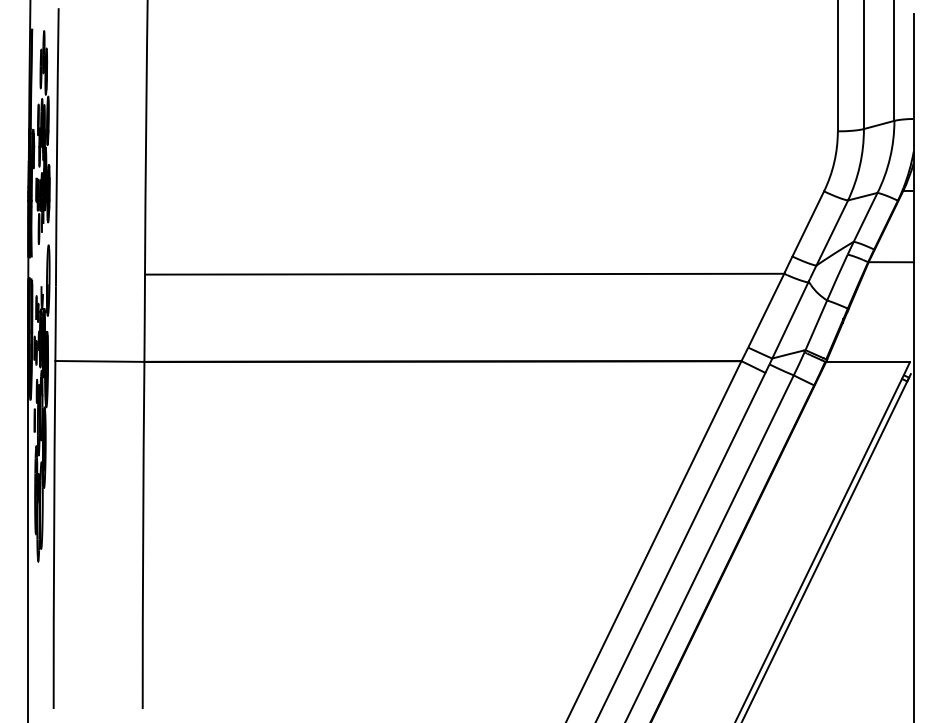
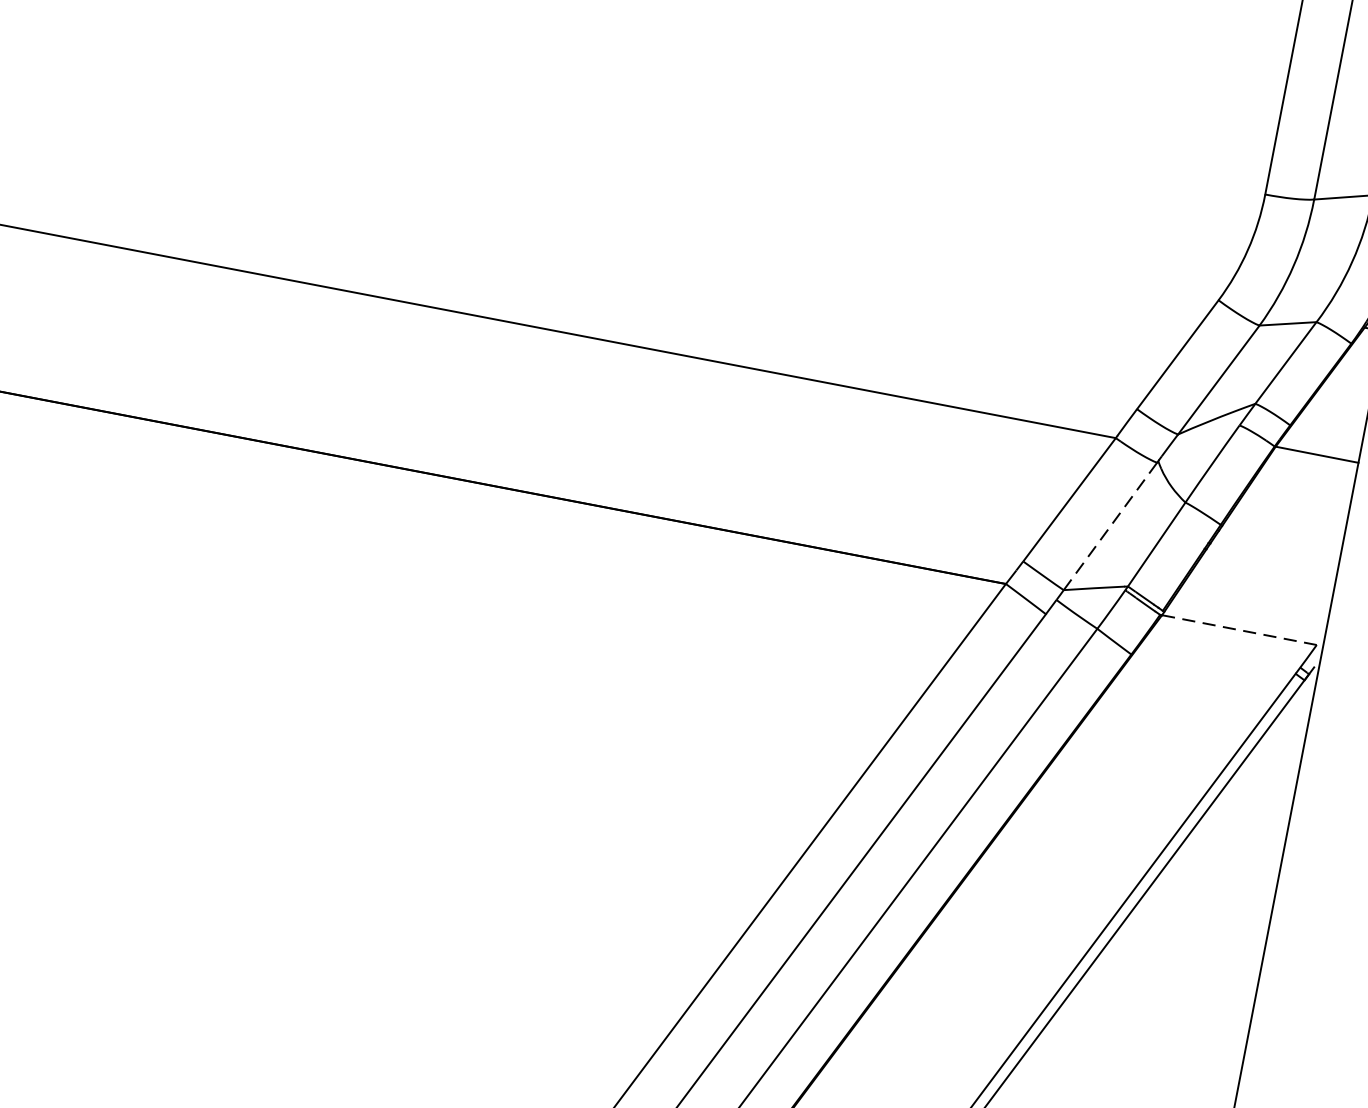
line: (790, 320) -> (1110, 526), solid -> dashed
line: (868, 361) -> (1240, 629), solid -> dashed

